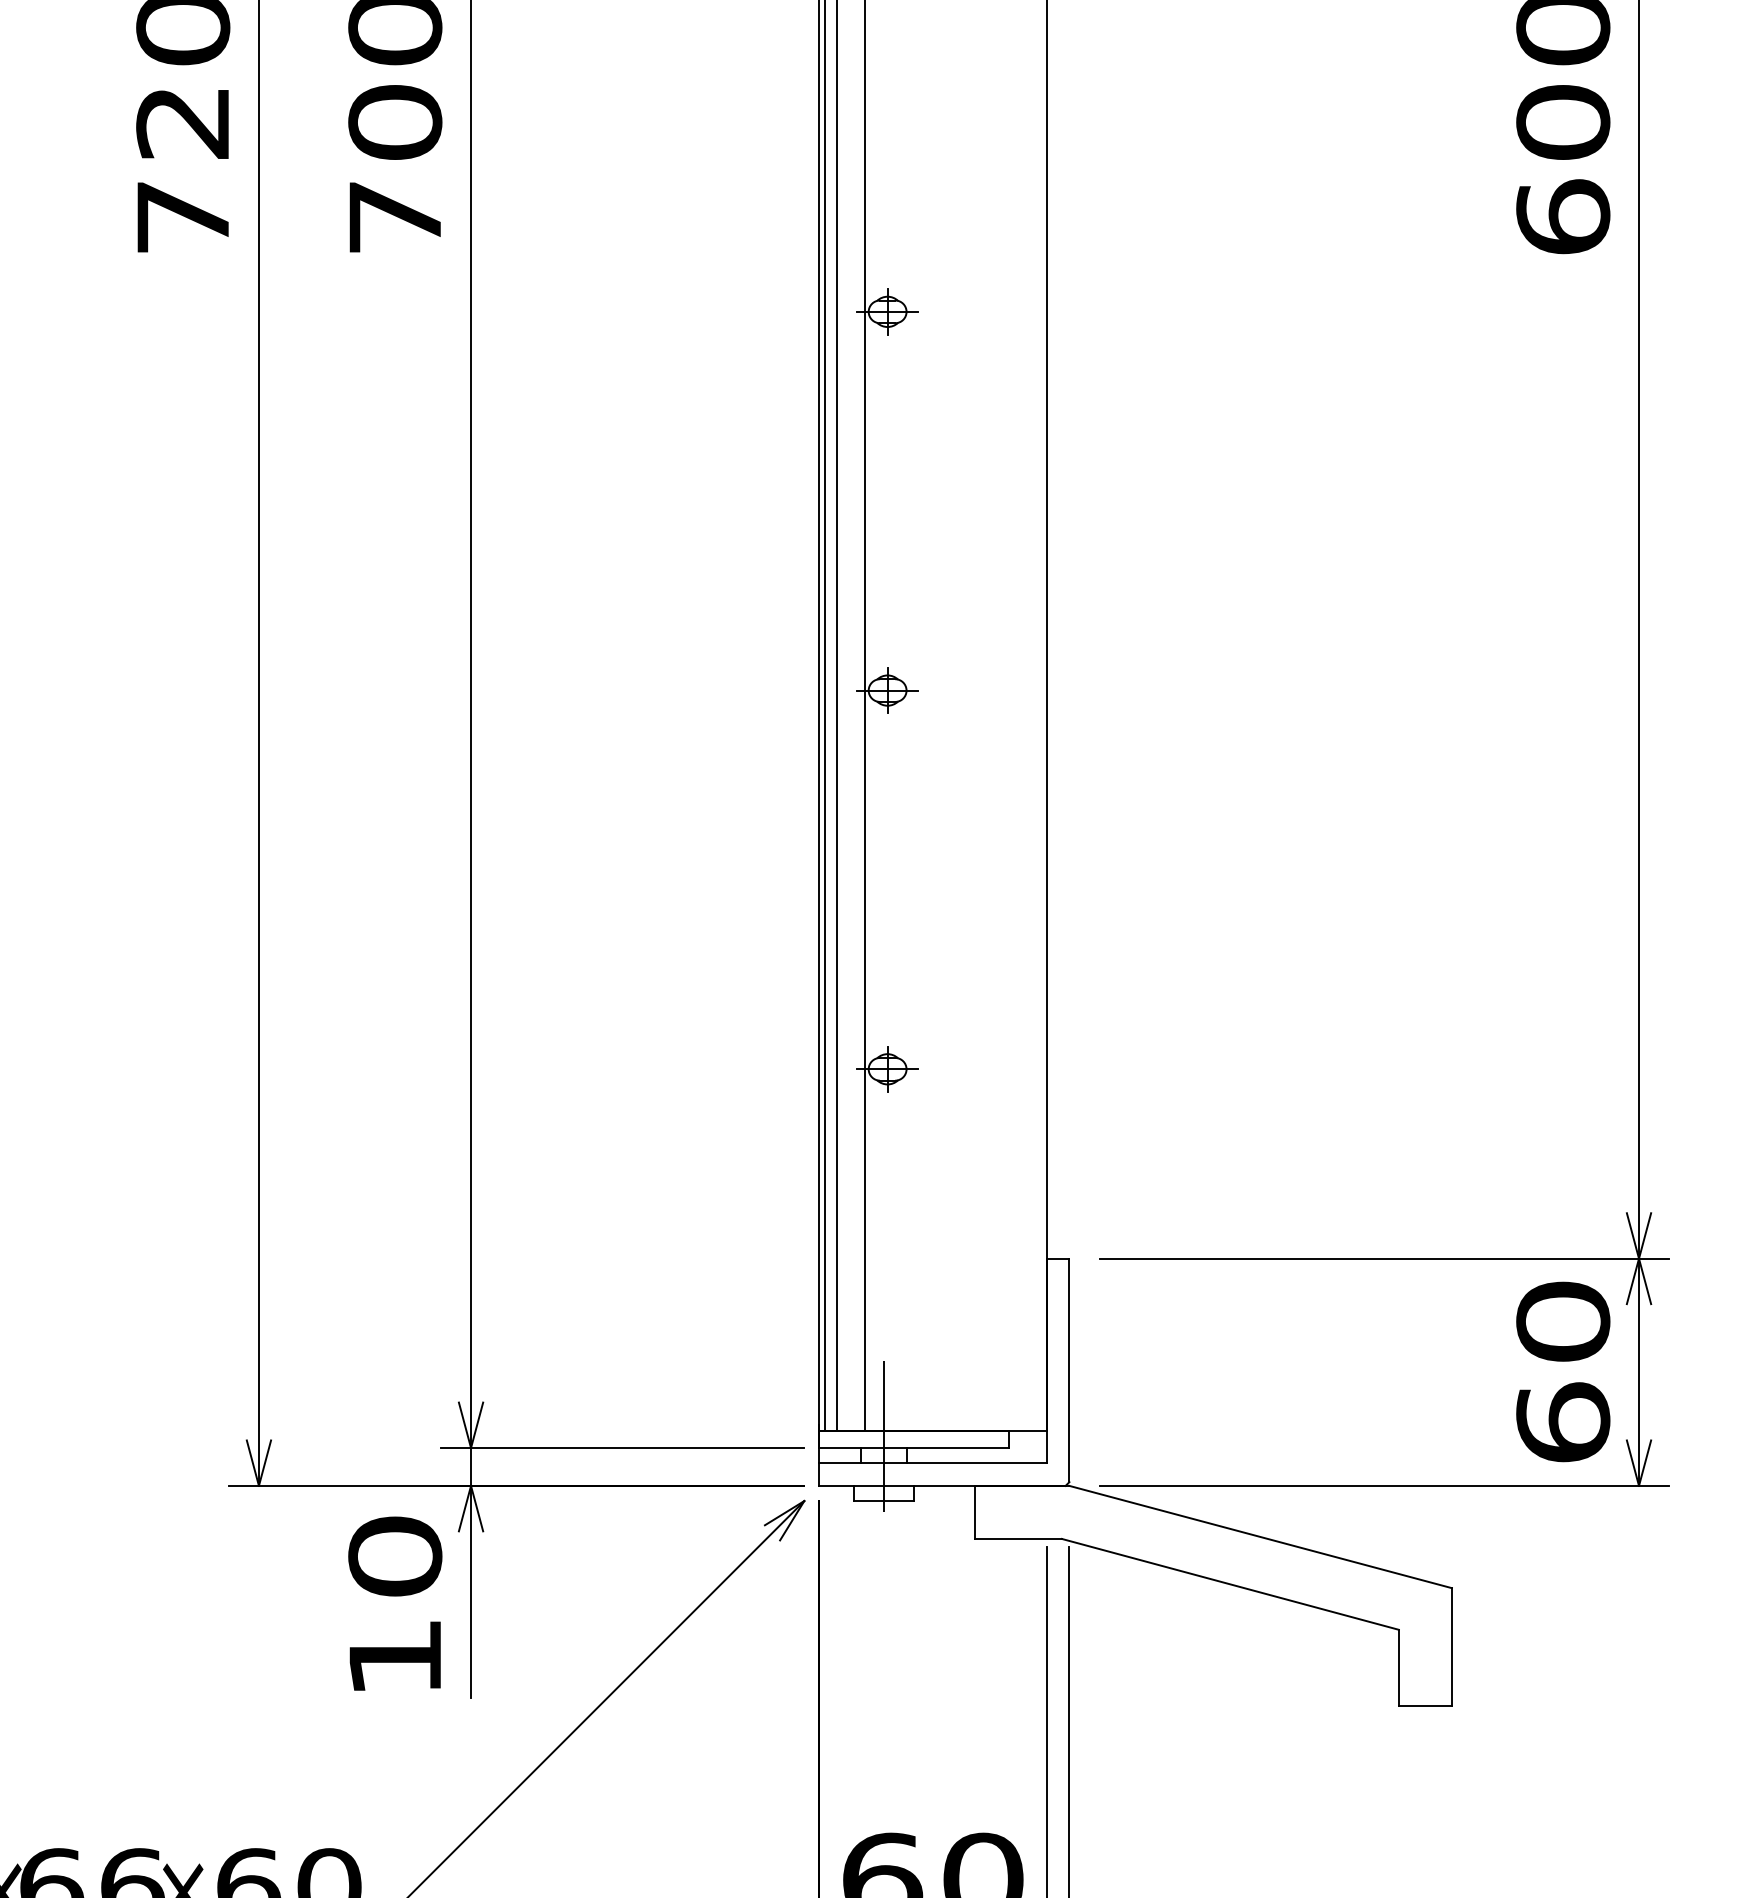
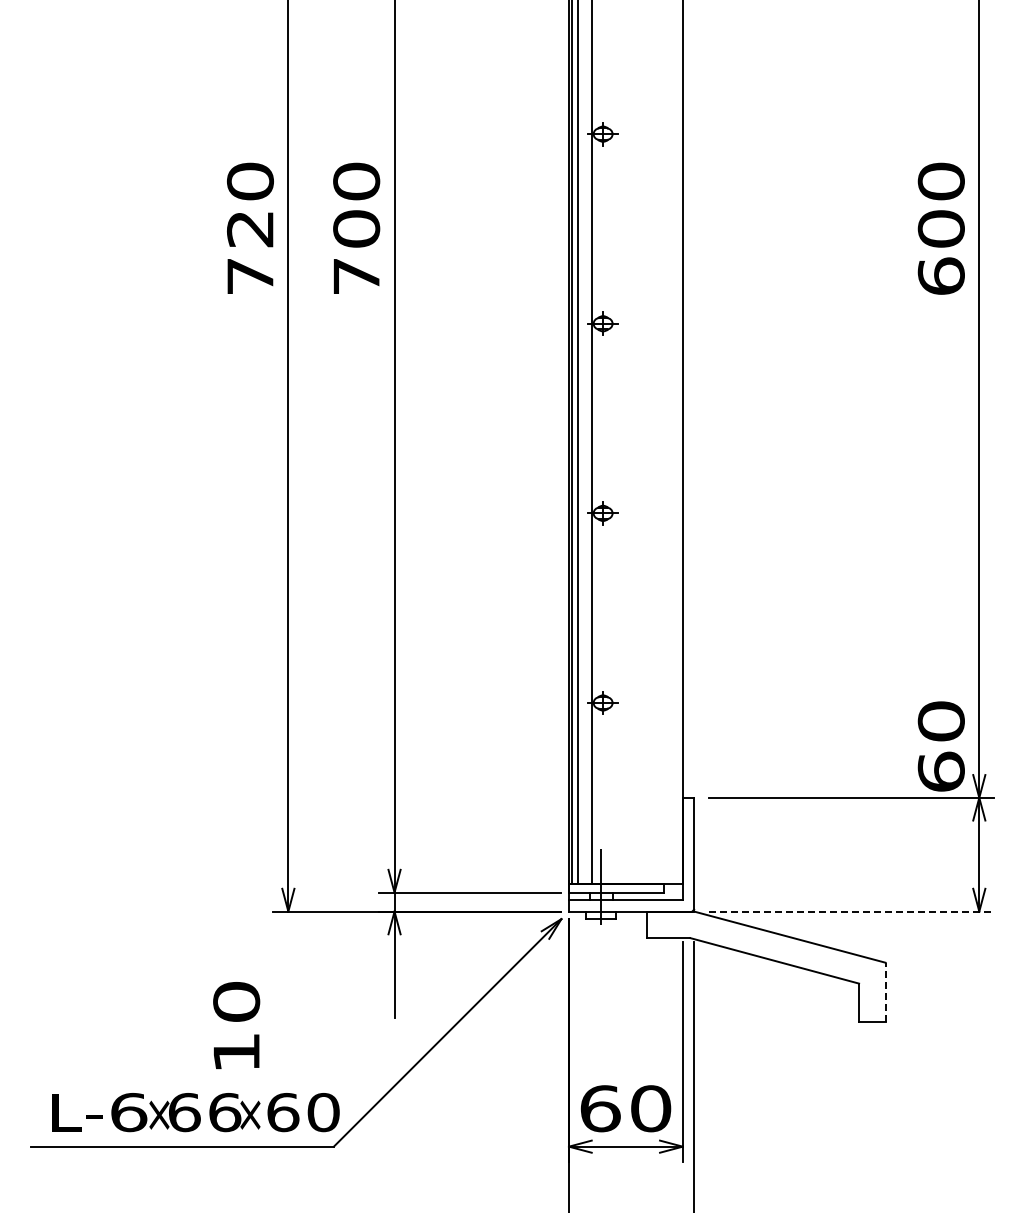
text: (1561, 1371) -> (940, 746), moved
line: (1383, 1485) -> (851, 911), solid -> dashed
text: (395, 1603) -> (236, 1025), moved
line: (1451, 1645) -> (885, 991), solid -> dashed

